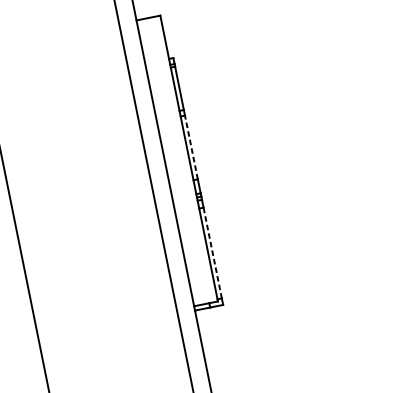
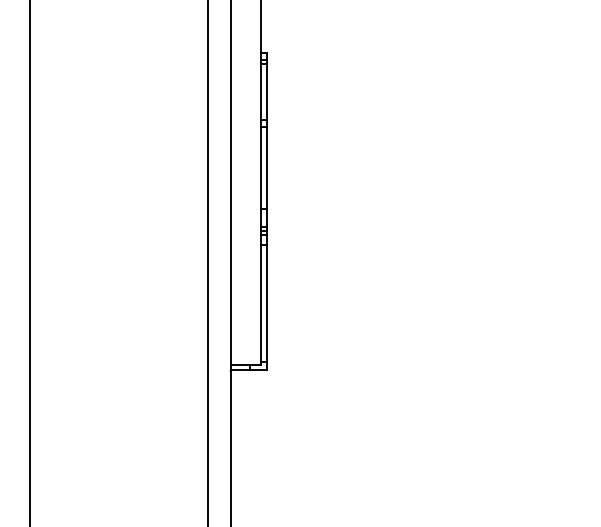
line: (191, 147) -> (266, 167), dashed -> solid
line: (212, 253) -> (266, 304), dashed -> solid

